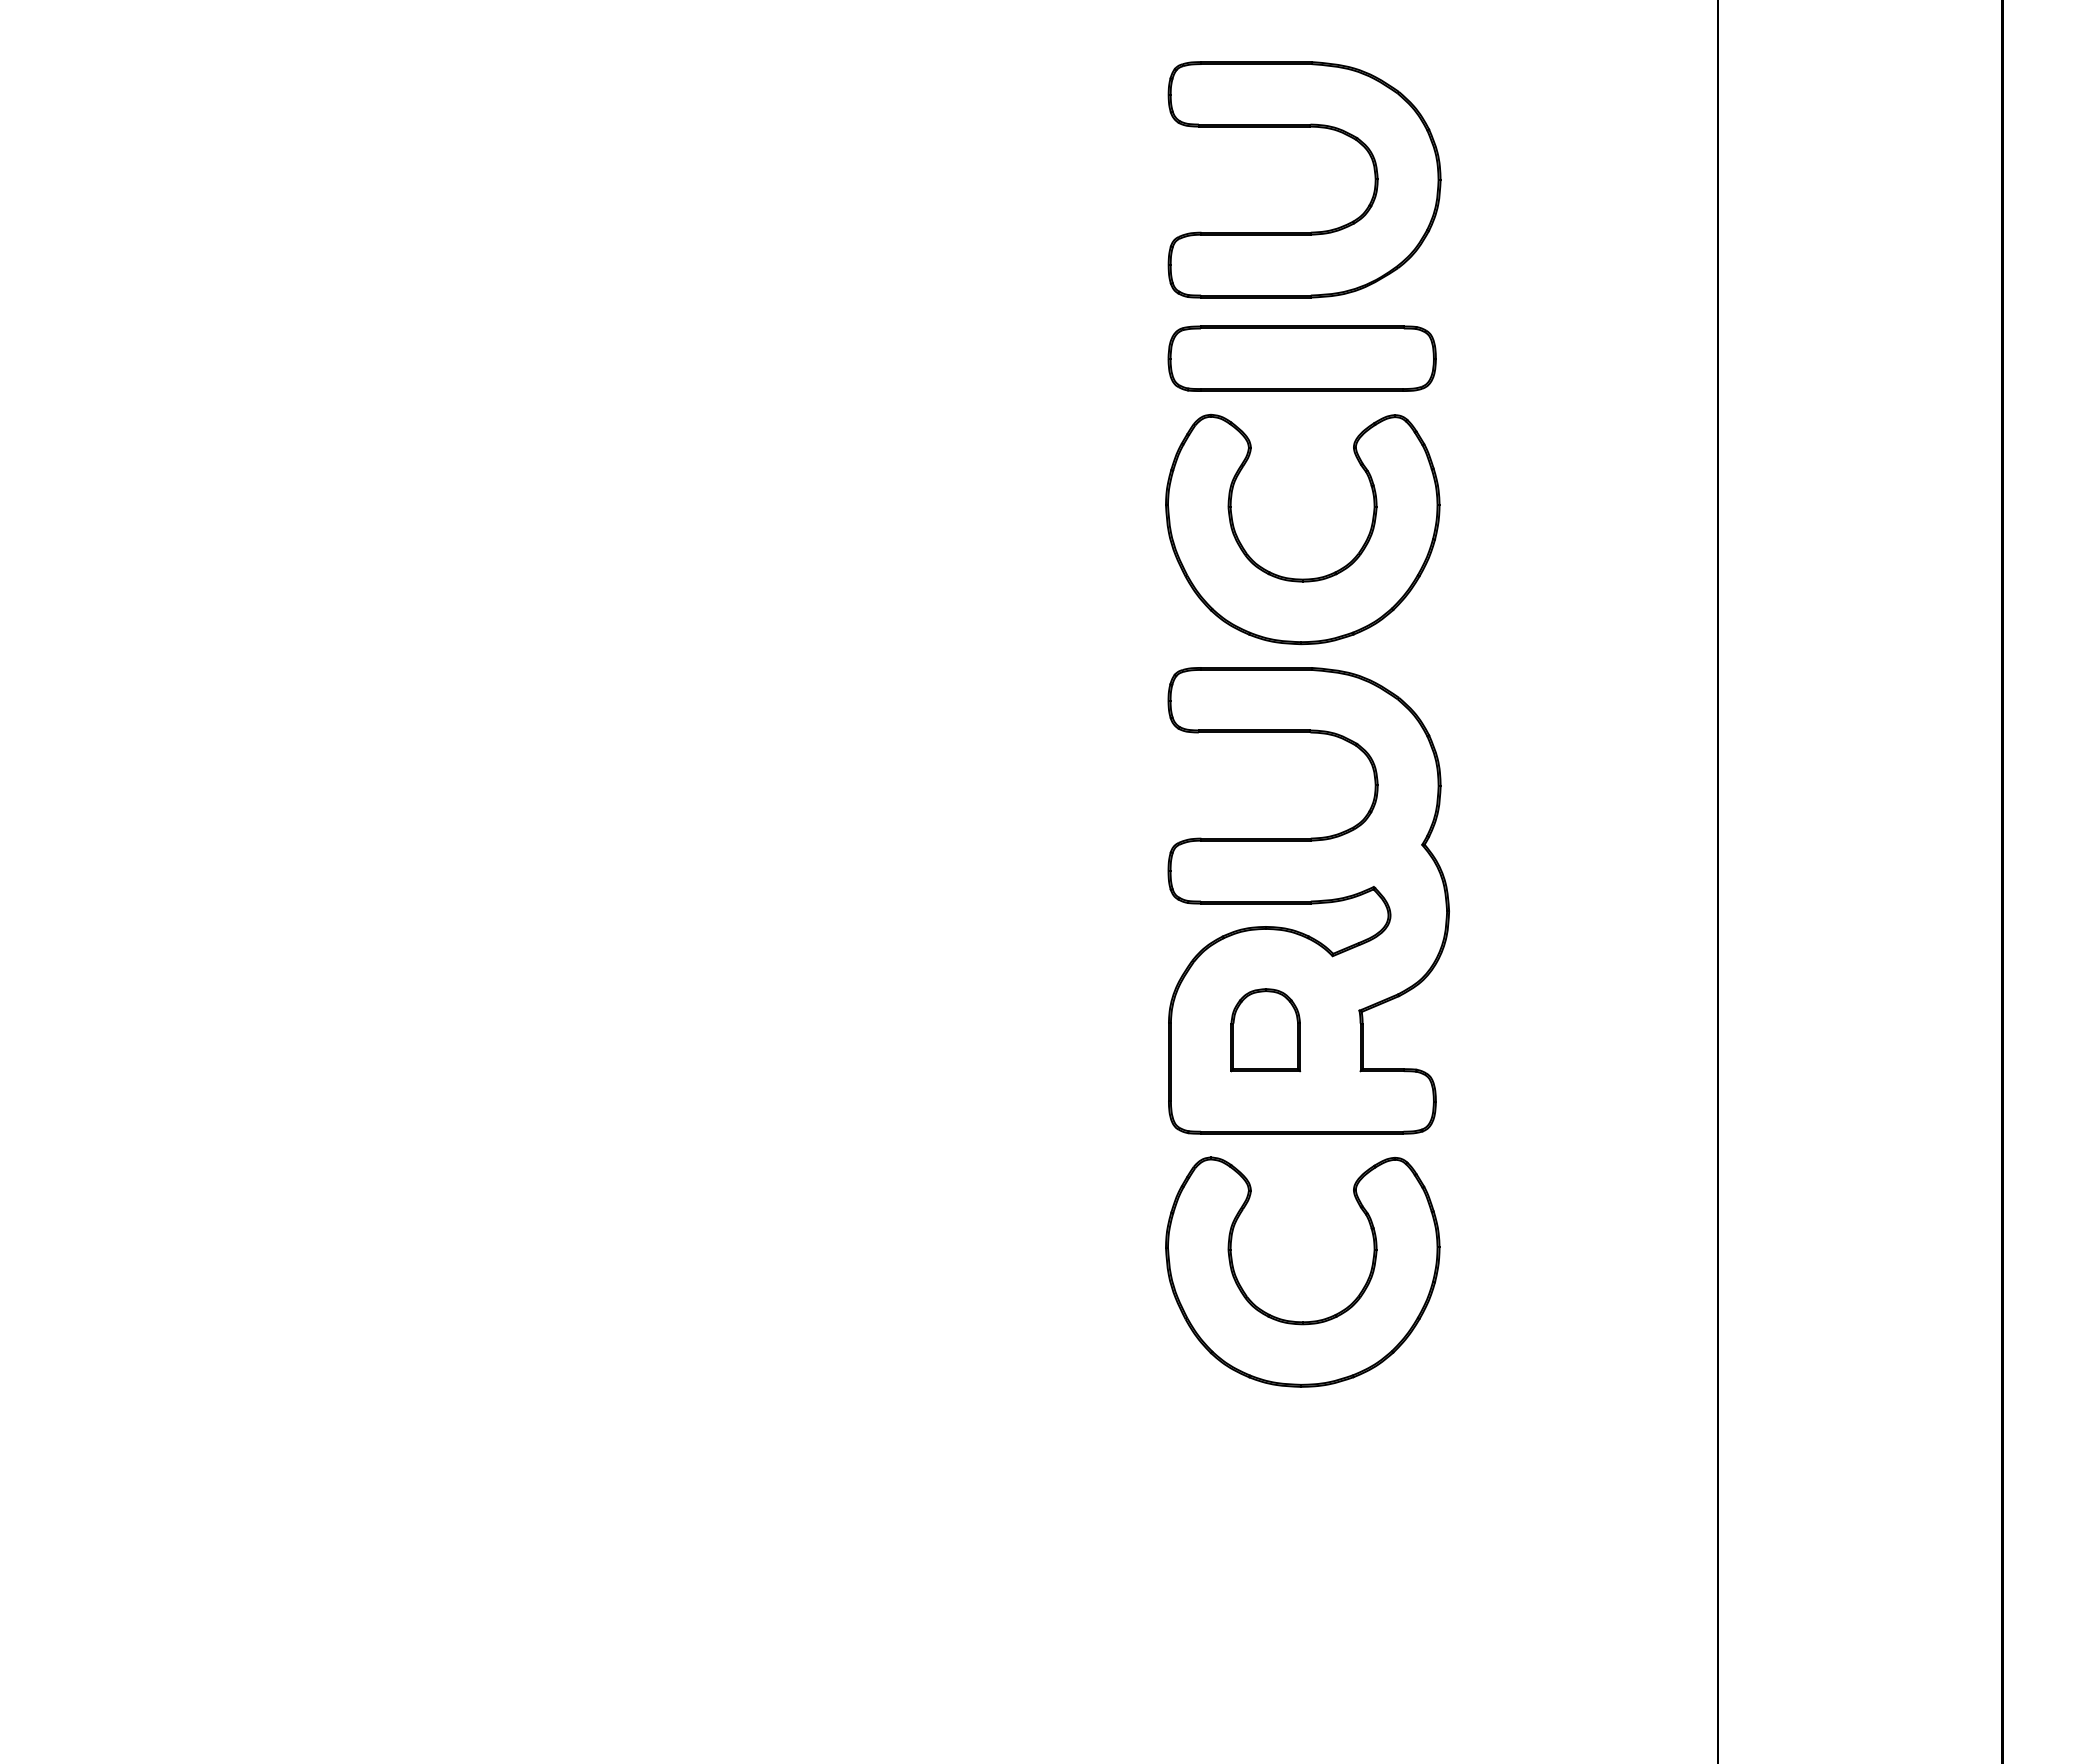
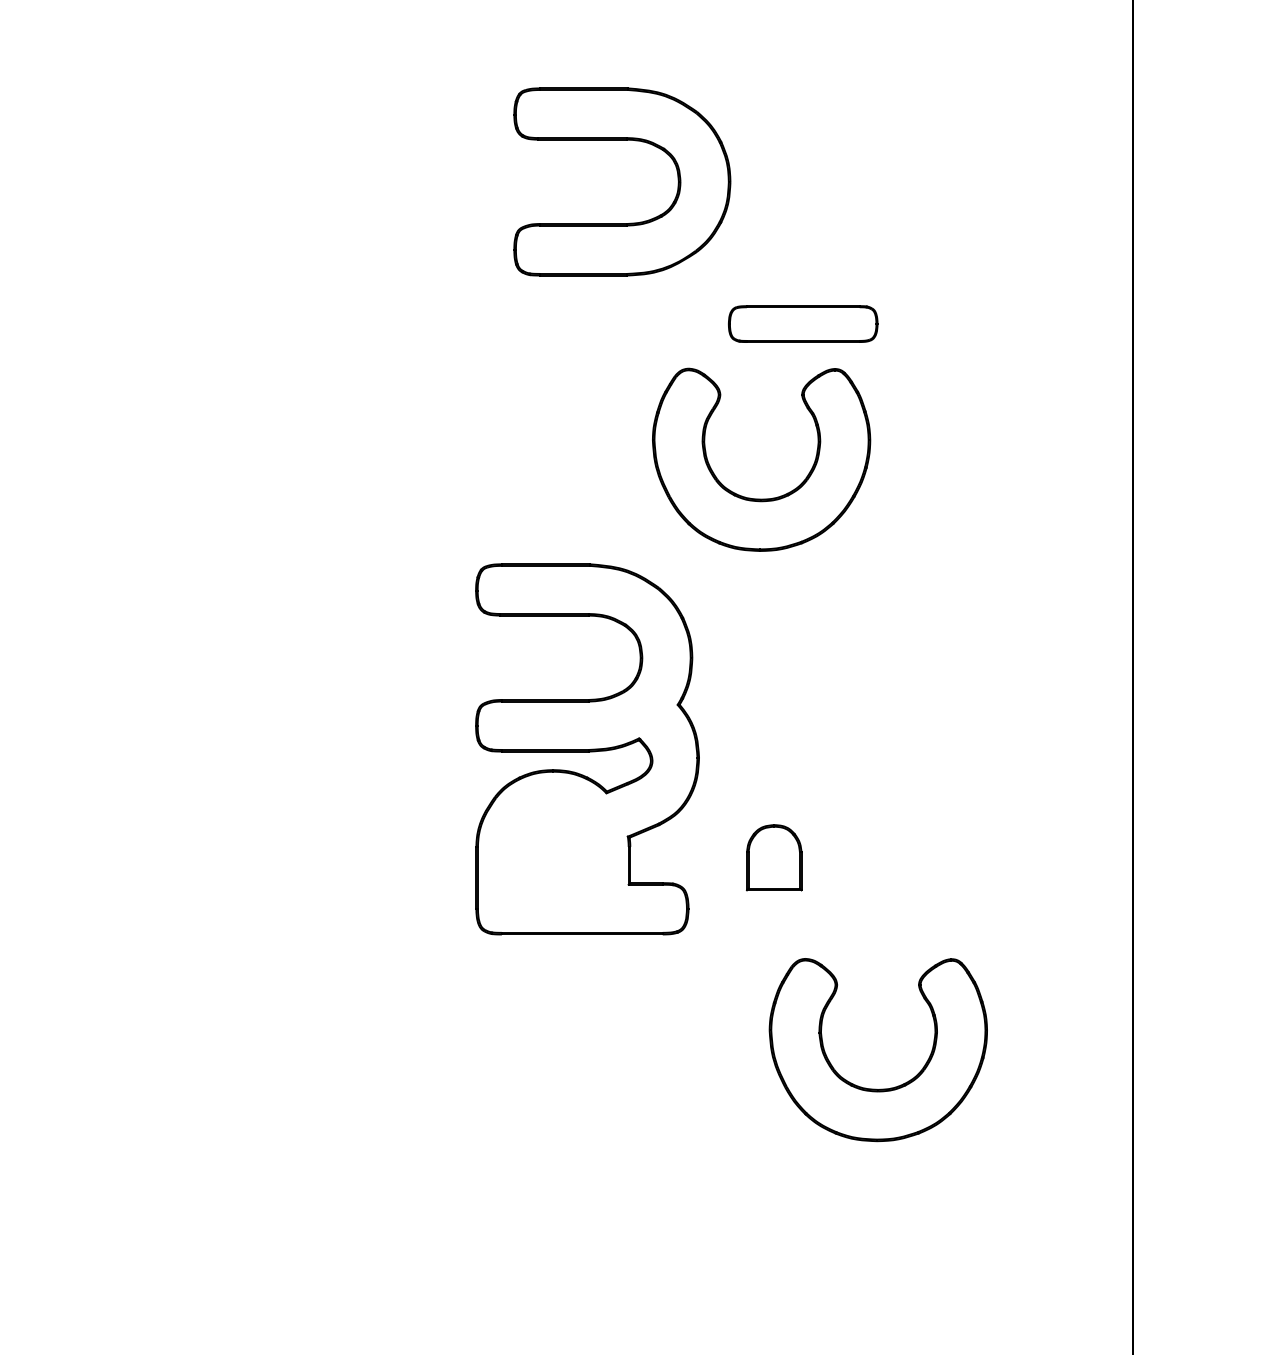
part: (1304, 127) -> (622, 140), moved
part: (1301, 358) -> (802, 323), size x0.7
part: (1302, 578) -> (761, 498), moved
part: (1308, 900) -> (587, 749), moved
part: (1293, 1320) -> (871, 1088), moved

